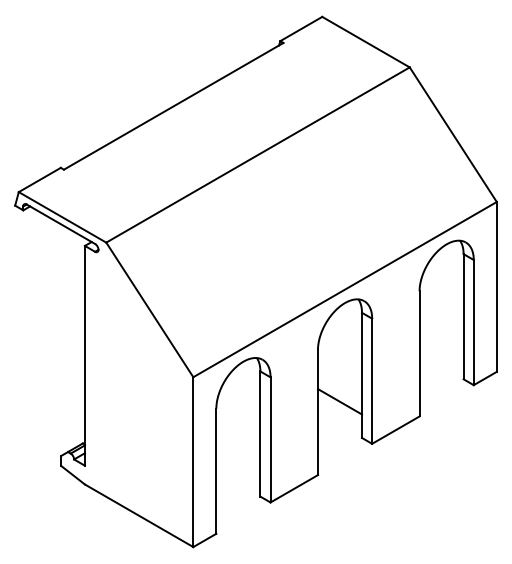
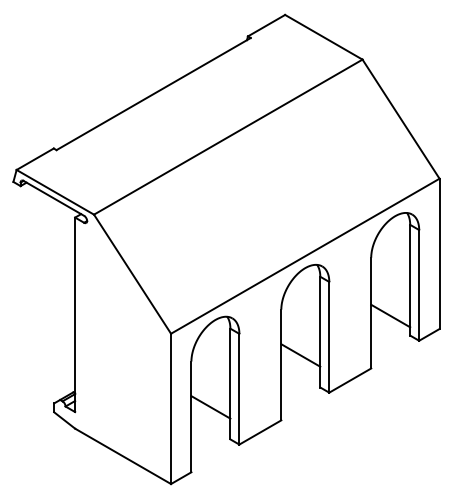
line: (441, 356) -> (390, 315), added
line: (238, 460) -> (211, 407), added

